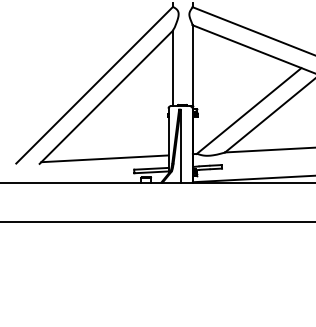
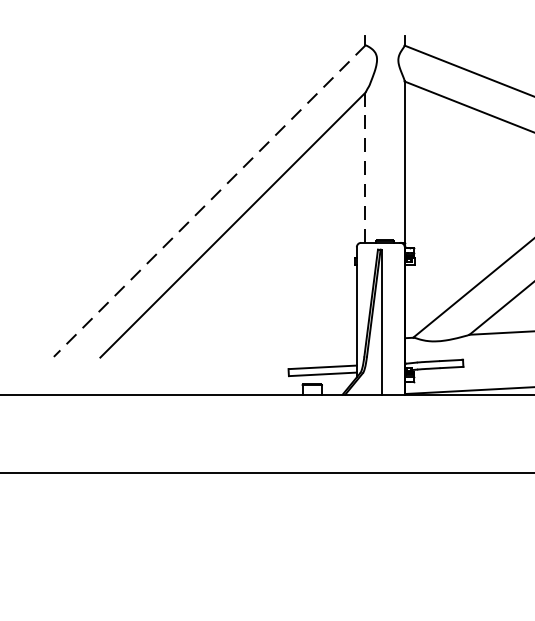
line: (172, 68) -> (364, 167), solid -> dashed
line: (94, 85) -> (209, 201), solid -> dashed
line: (104, 158) -> (229, 346), removed

